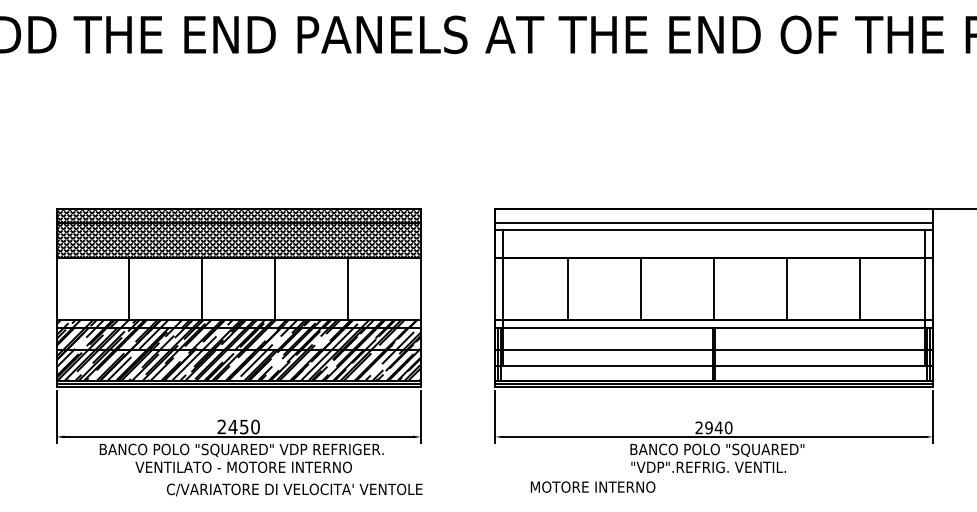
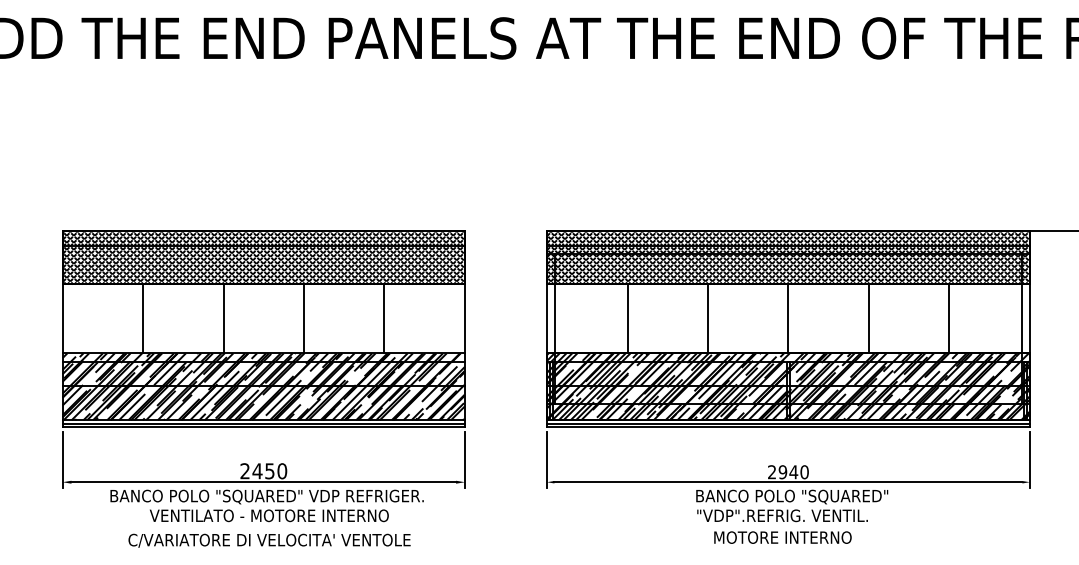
hatch: (714, 233) -> (788, 257), added
hatch: (714, 350) -> (788, 386), added
text: (592, 487) -> (782, 537), moved
text: (294, 489) -> (269, 540), moved

